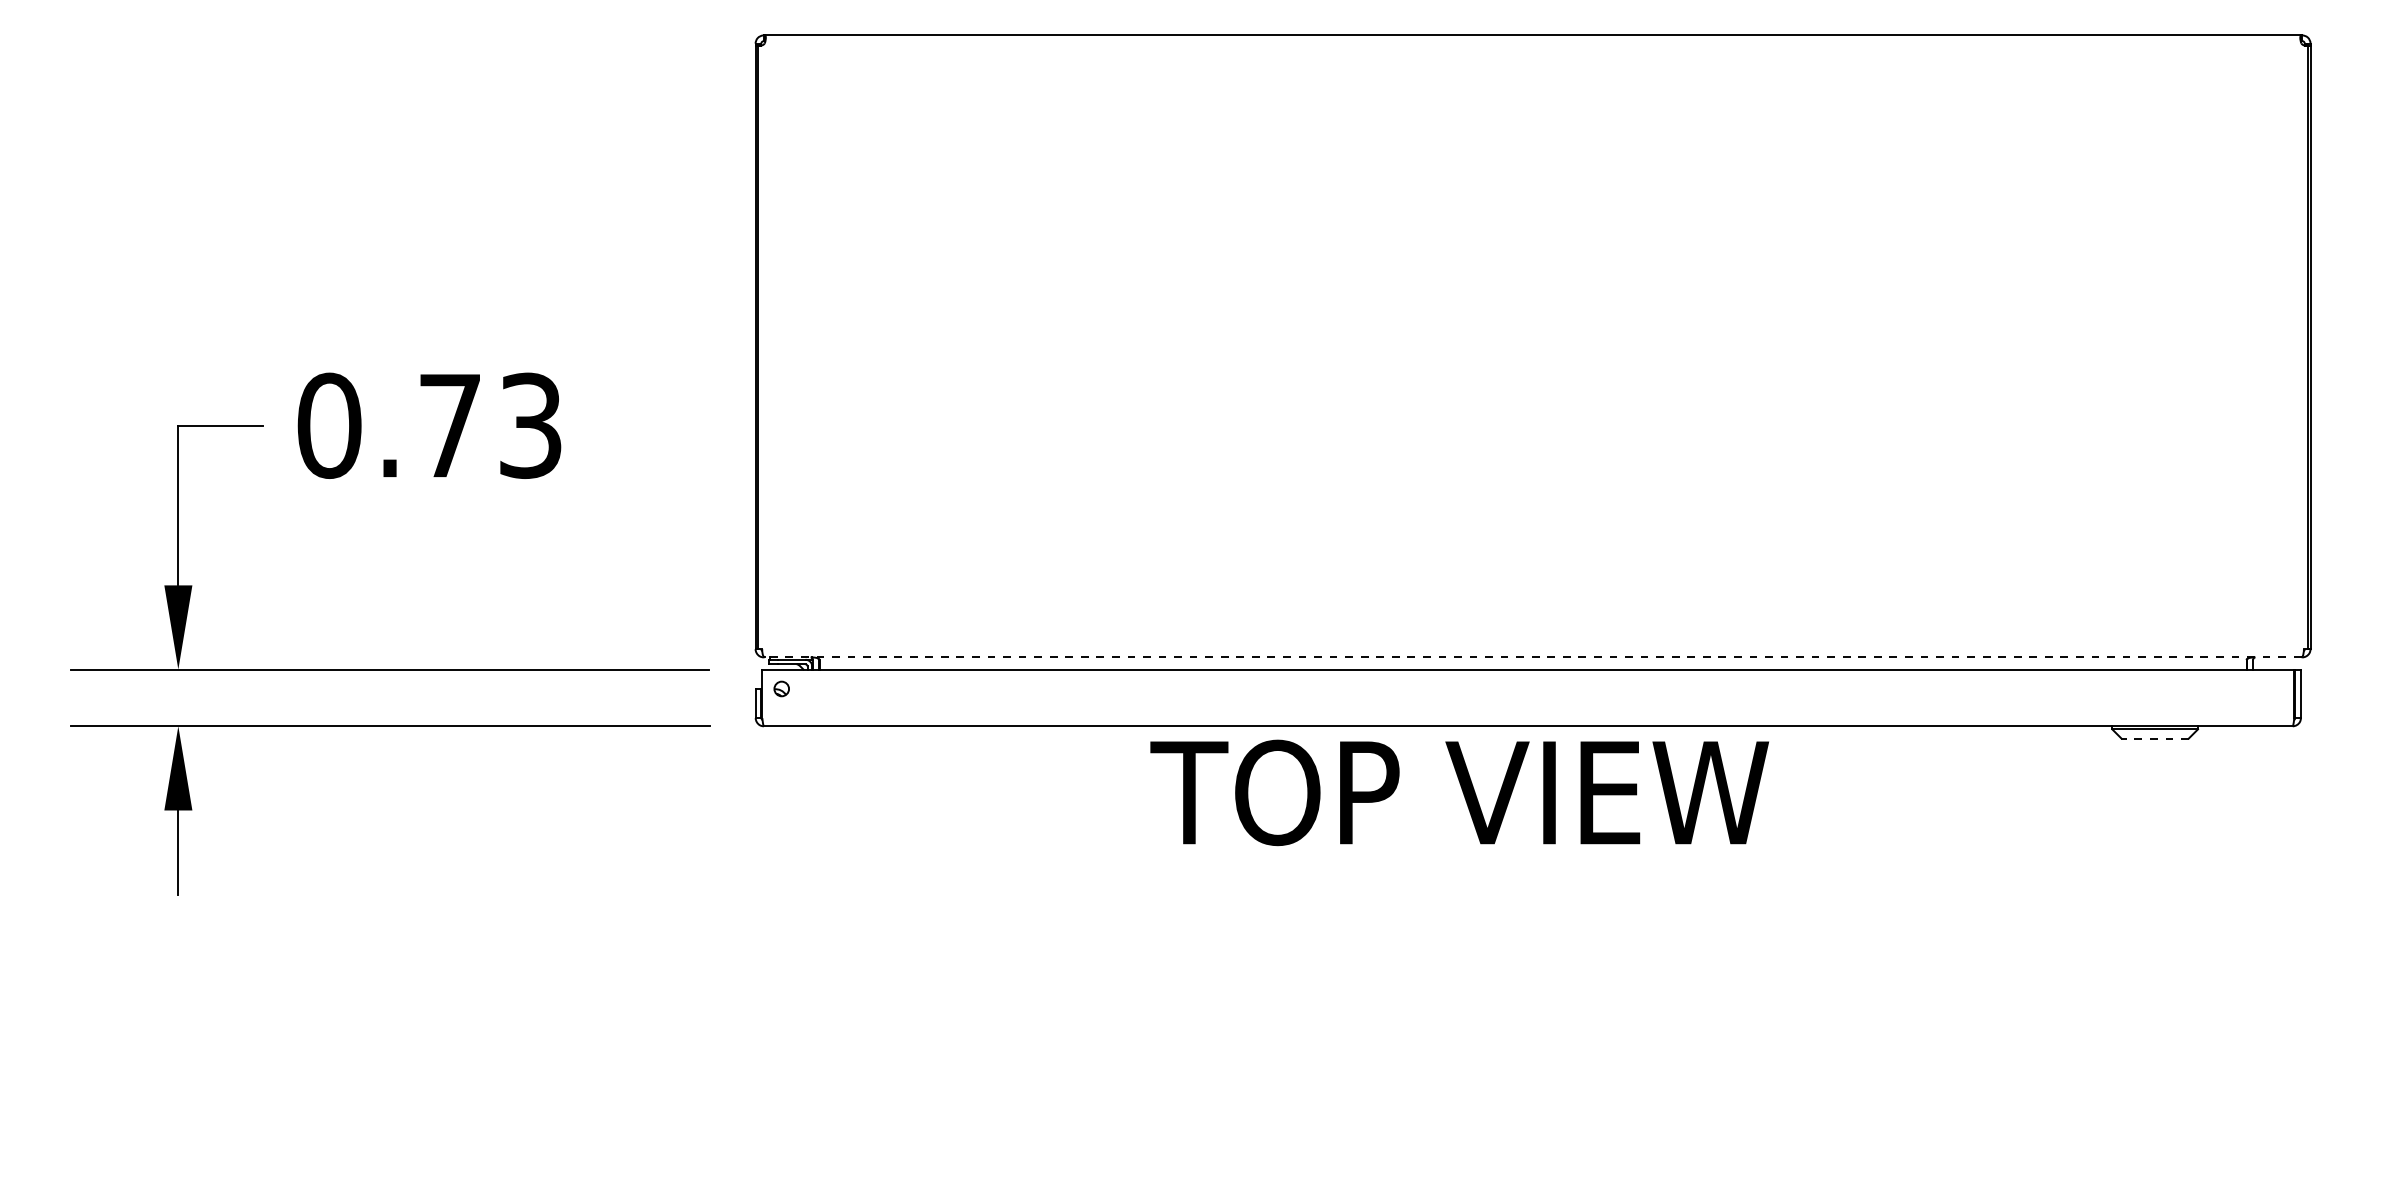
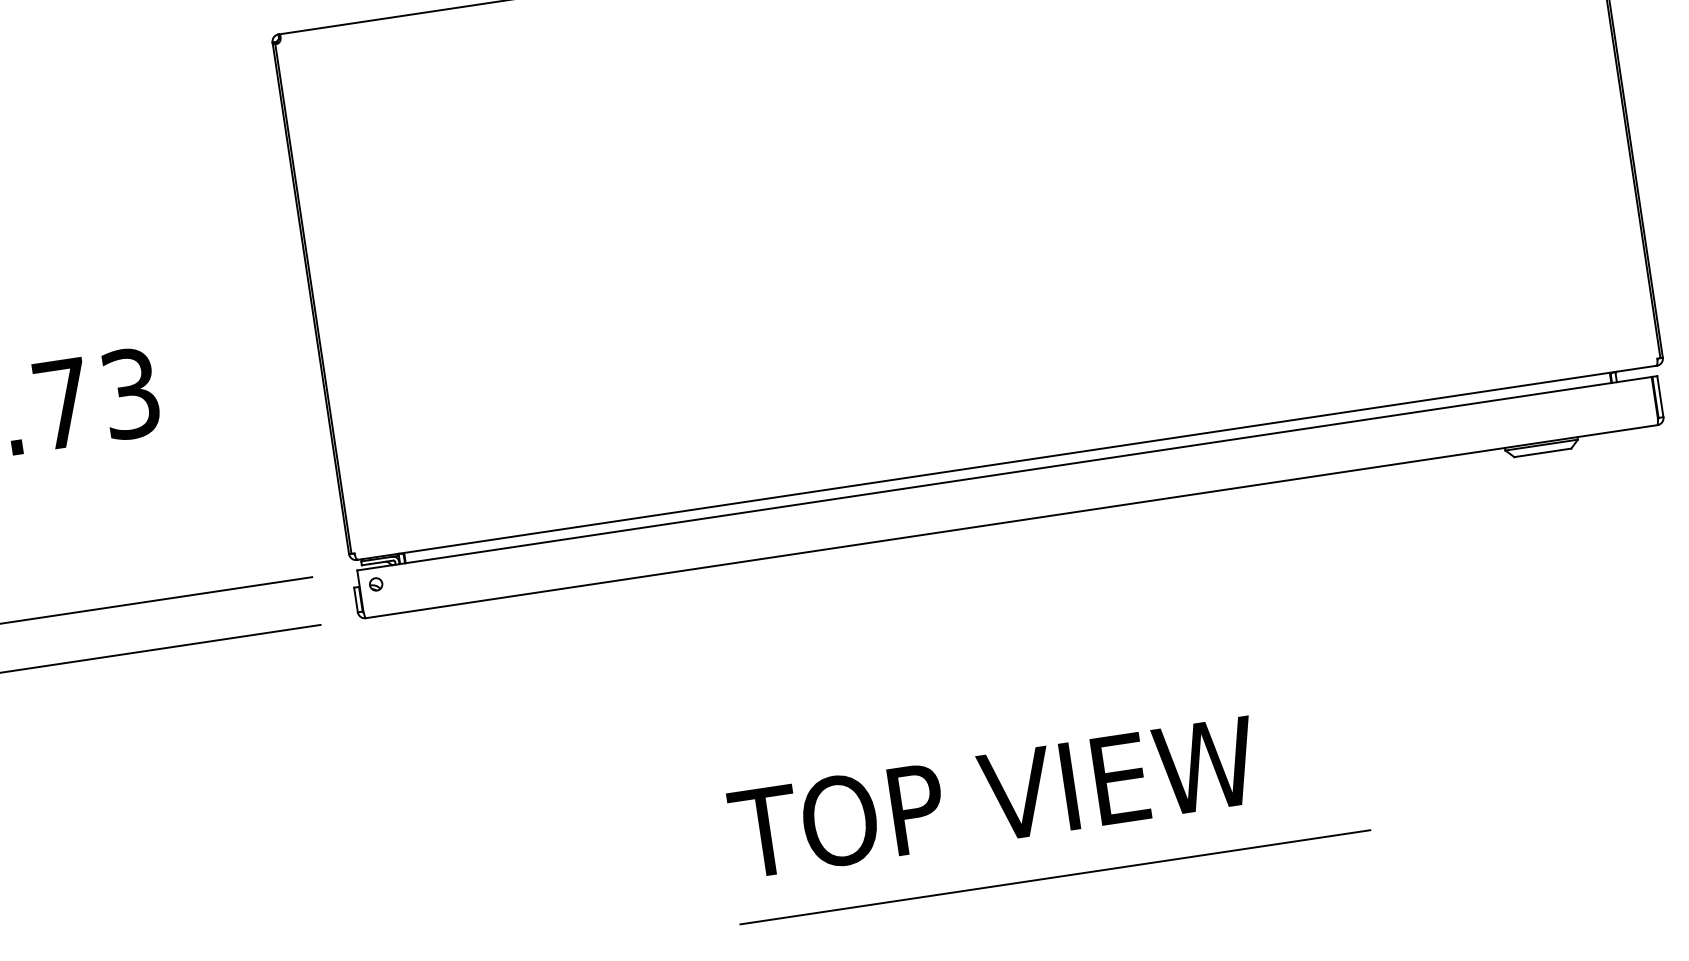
line: (1532, 657) -> (1006, 463), dashed -> solid
line: (2155, 738) -> (1543, 452), dashed -> solid
text: (1459, 792) -> (993, 797), moved
line: (1517, 1145) -> (1055, 877), added

